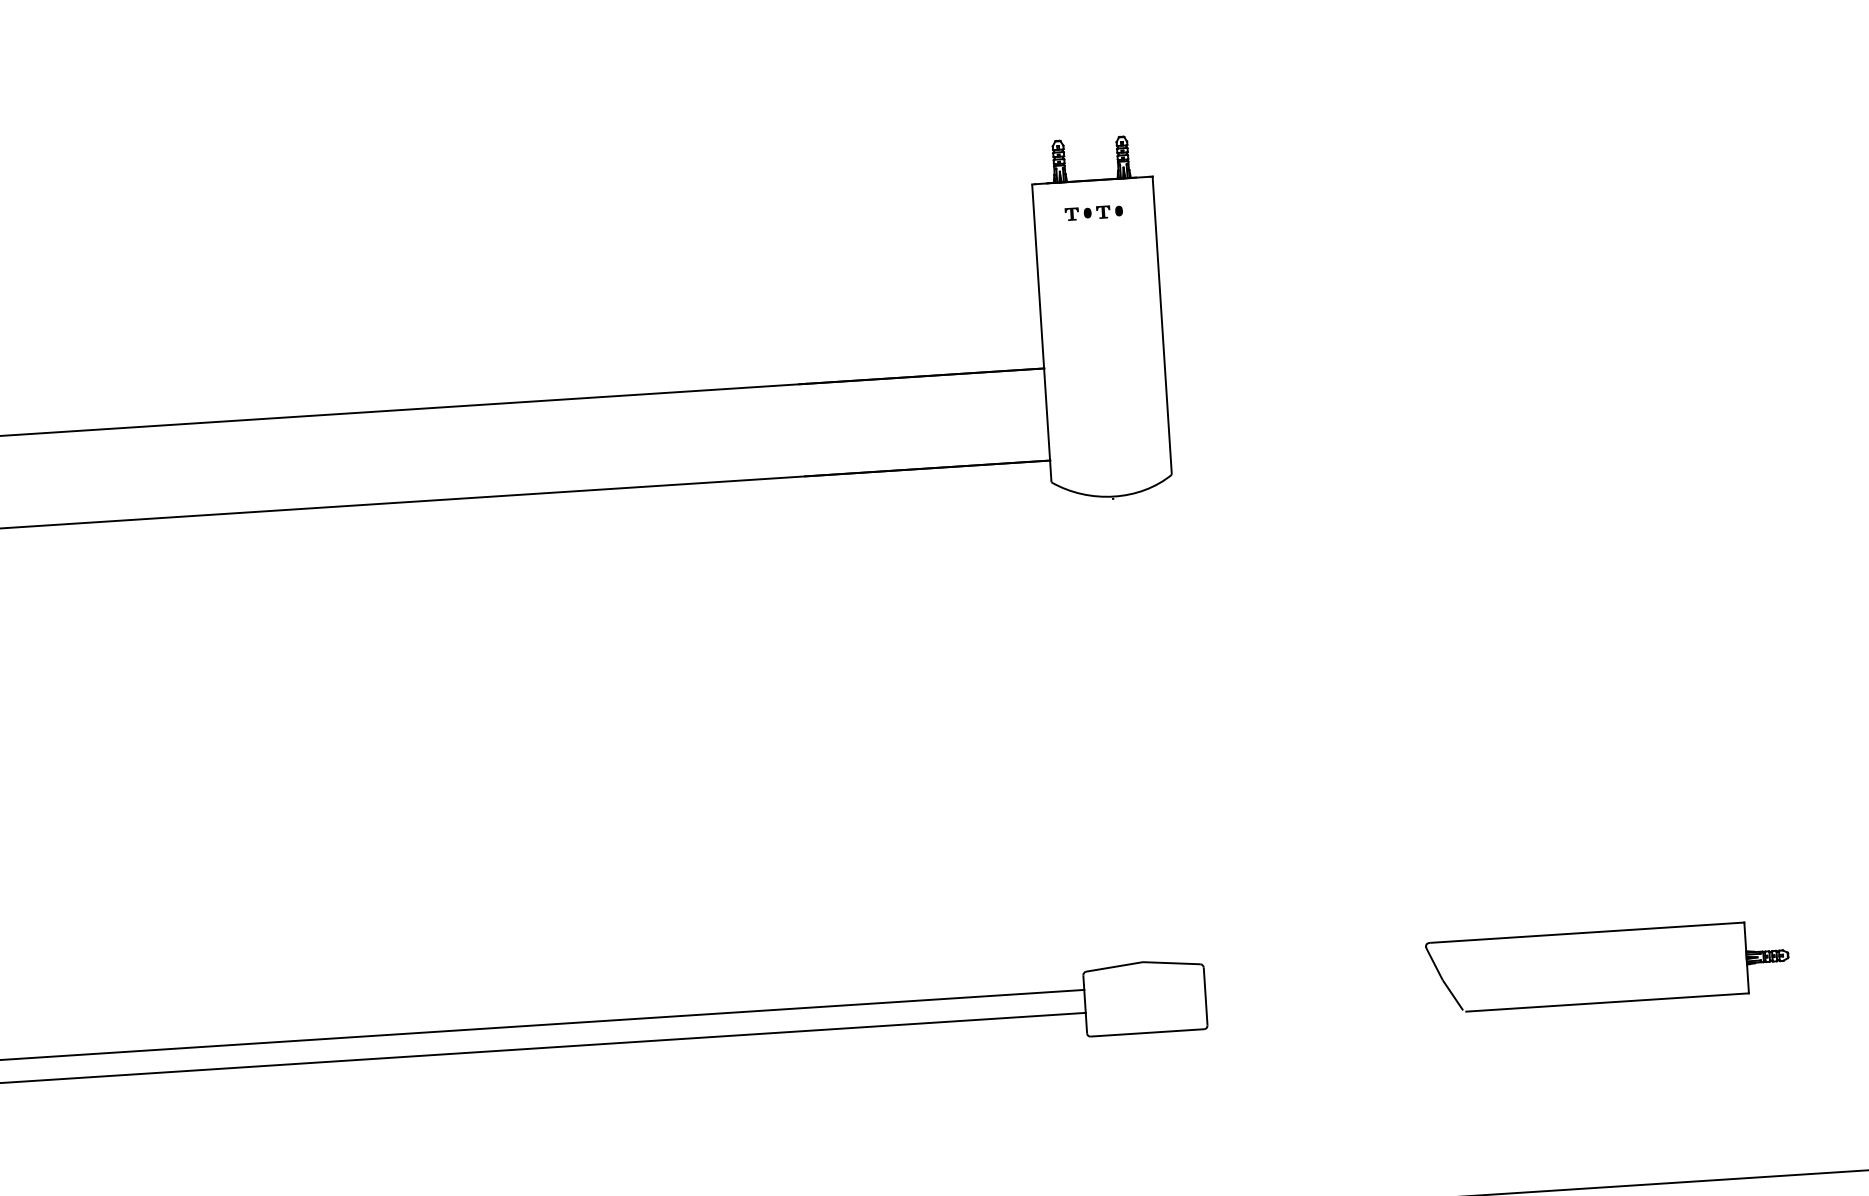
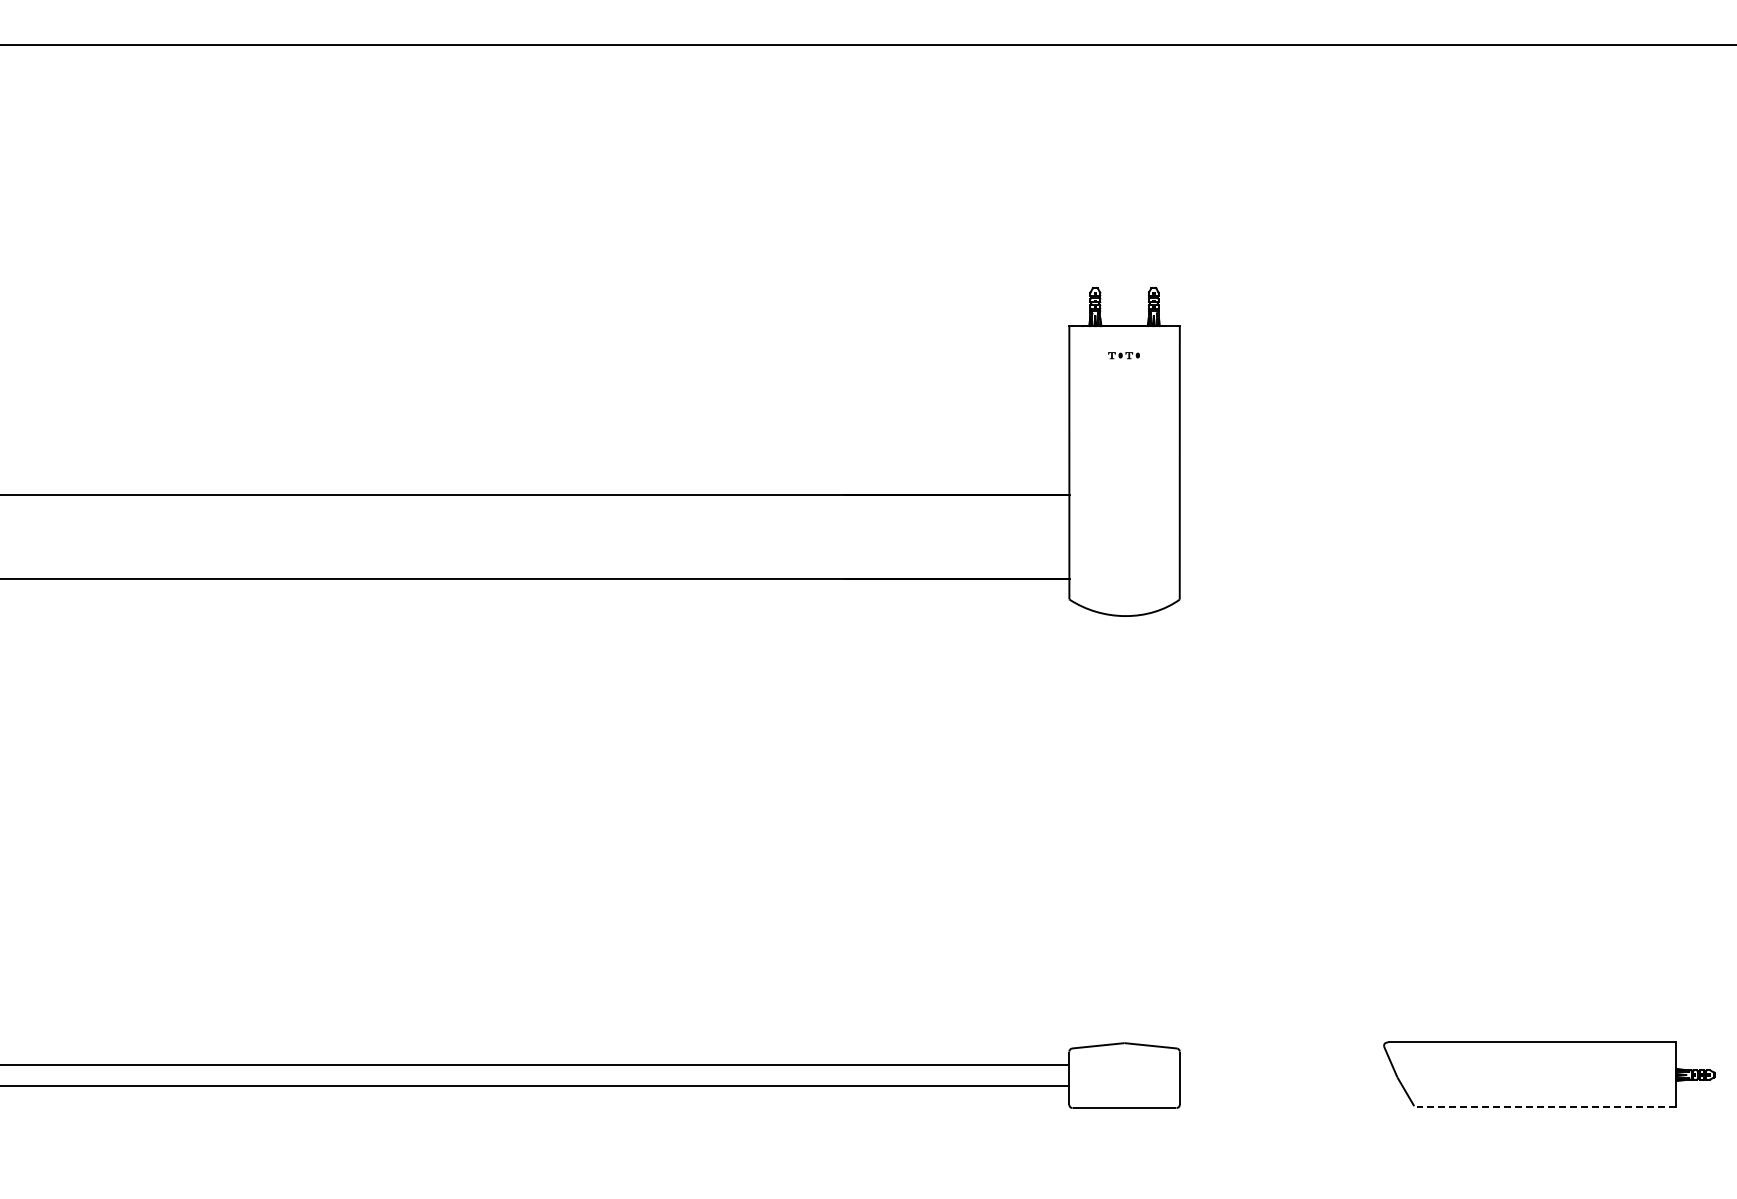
part: (1093, 212) -> (1123, 355), size x0.6
line: (1607, 1002) -> (1546, 1107), solid -> dashed

